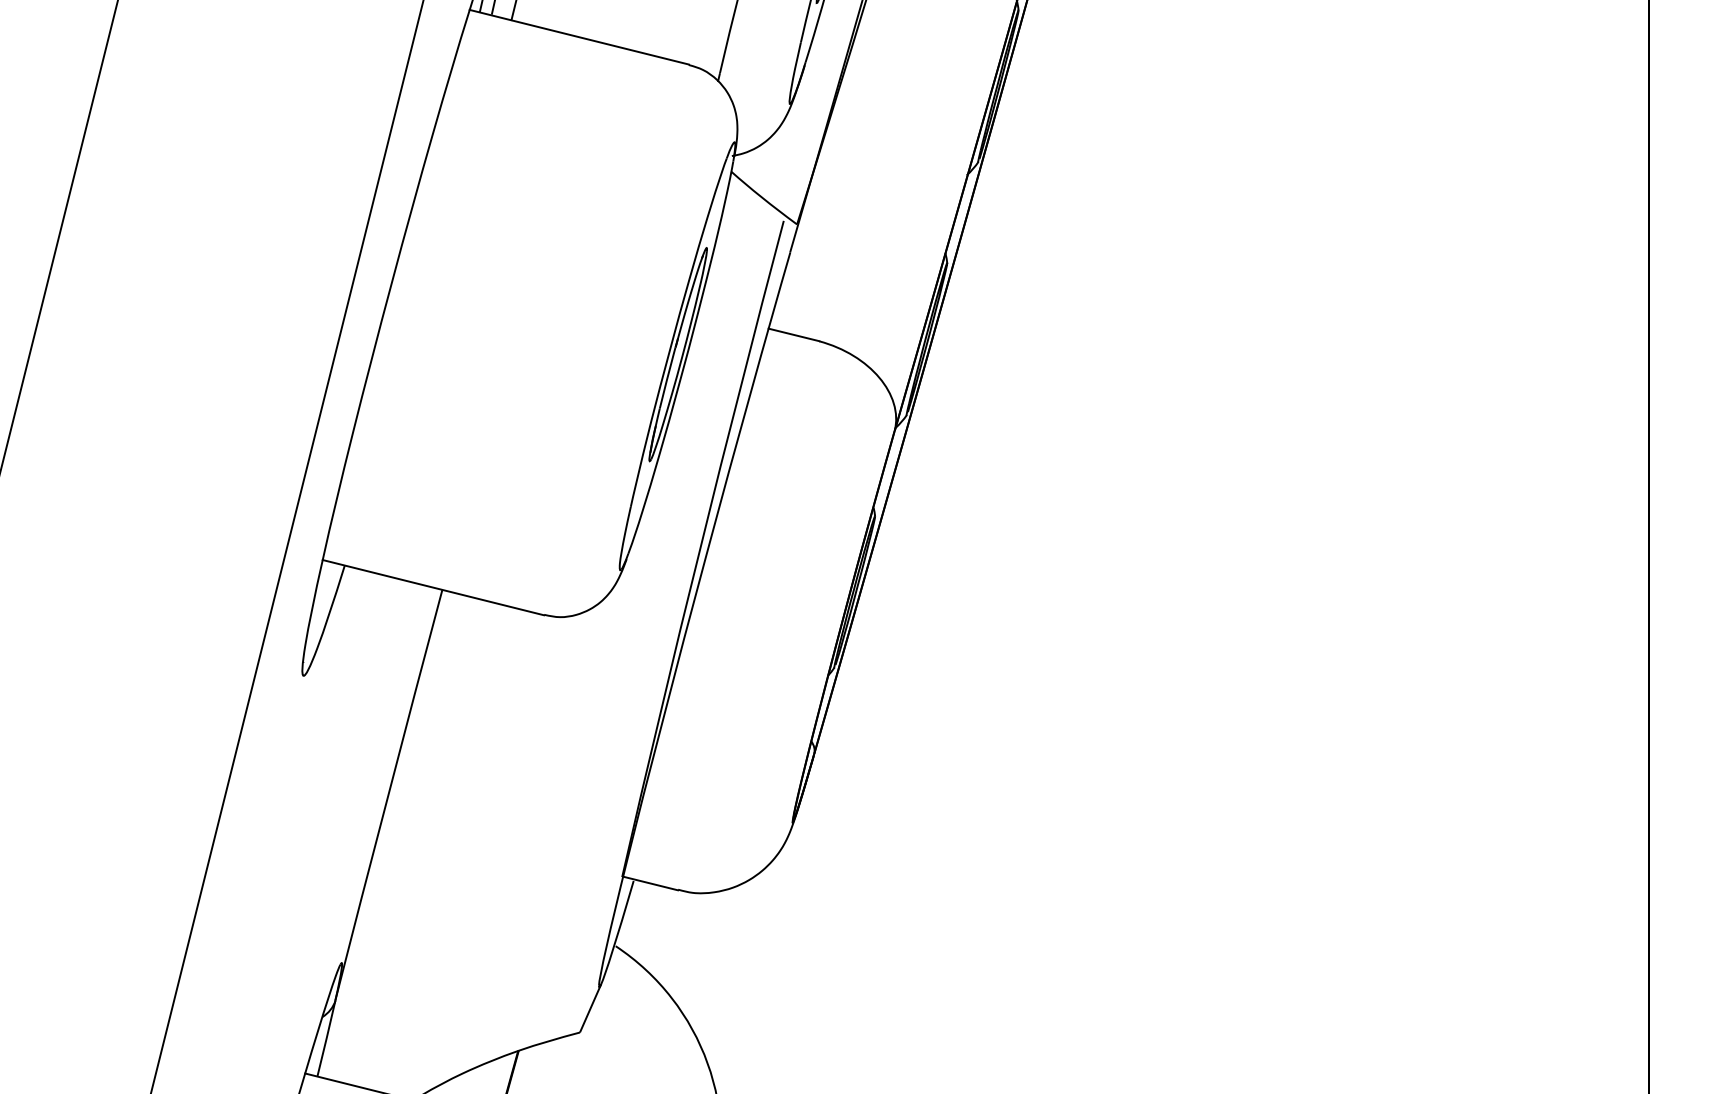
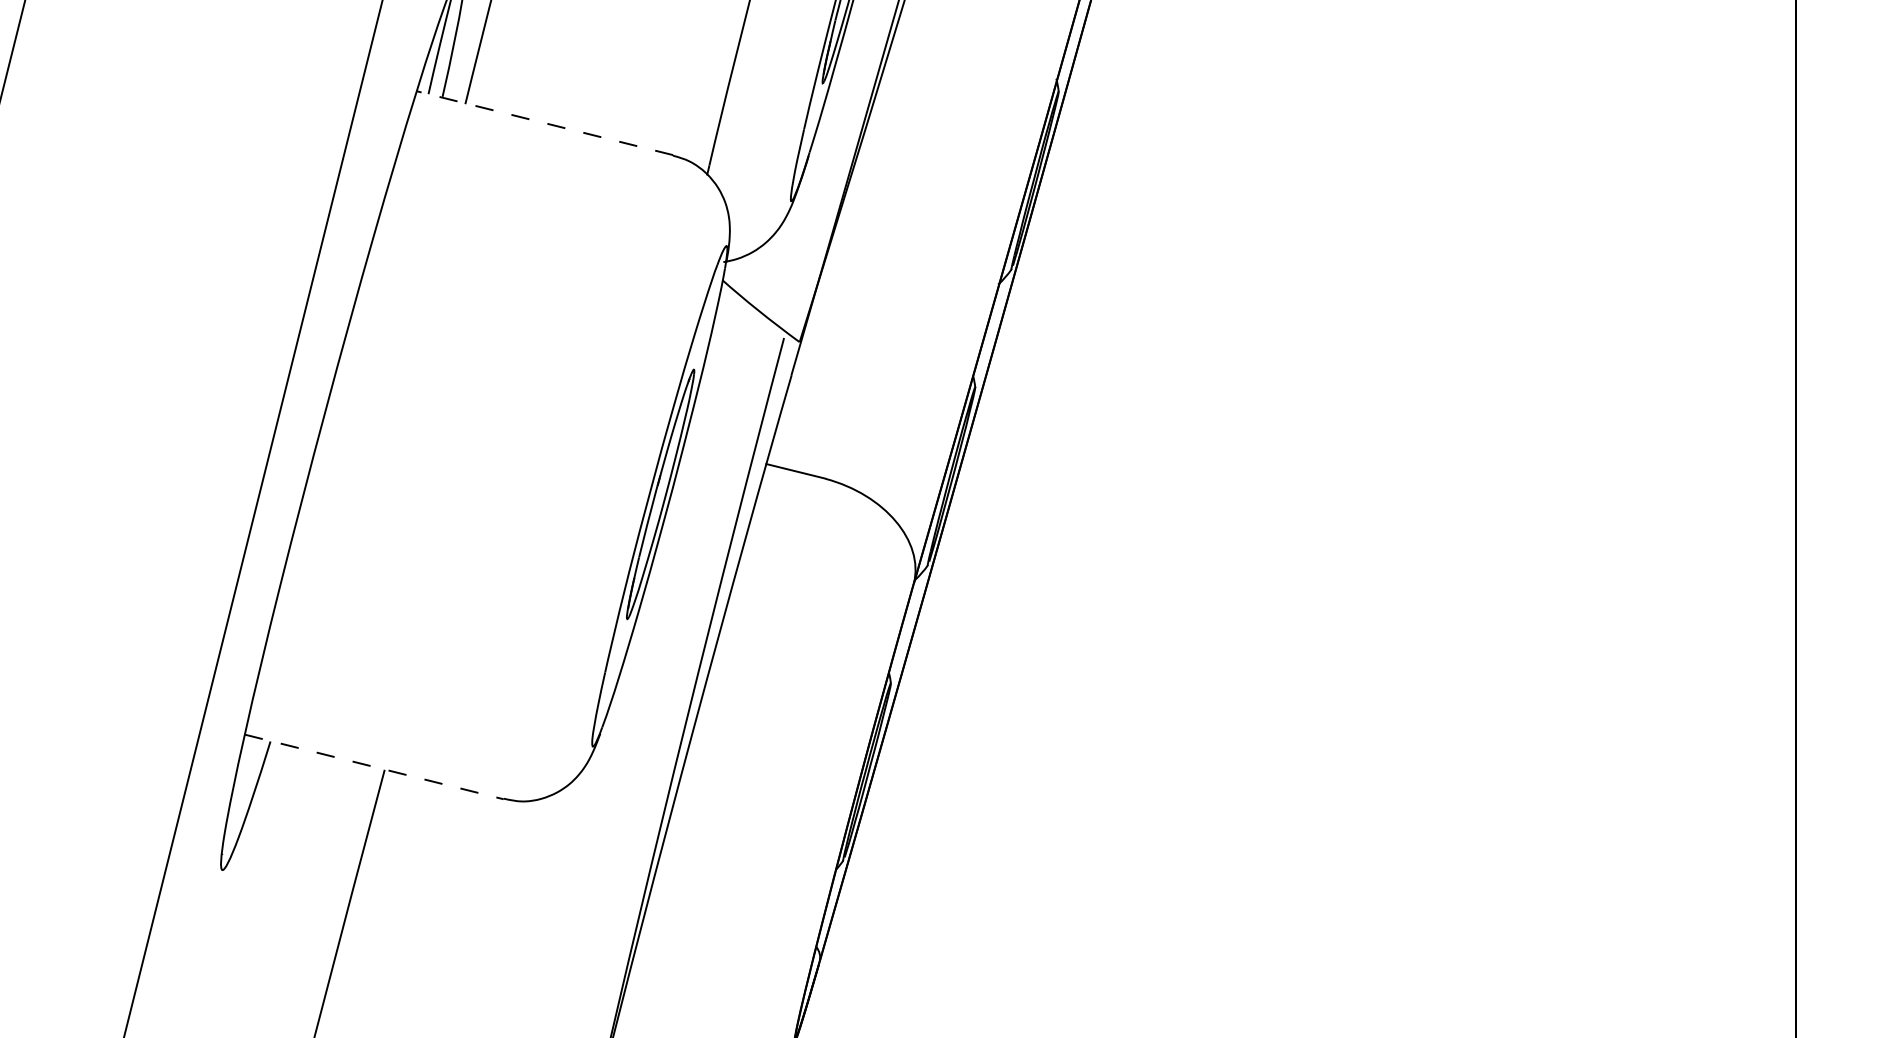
line: (578, 37) -> (543, 123), solid -> dashed
line: (433, 587) -> (374, 766), solid -> dashed

